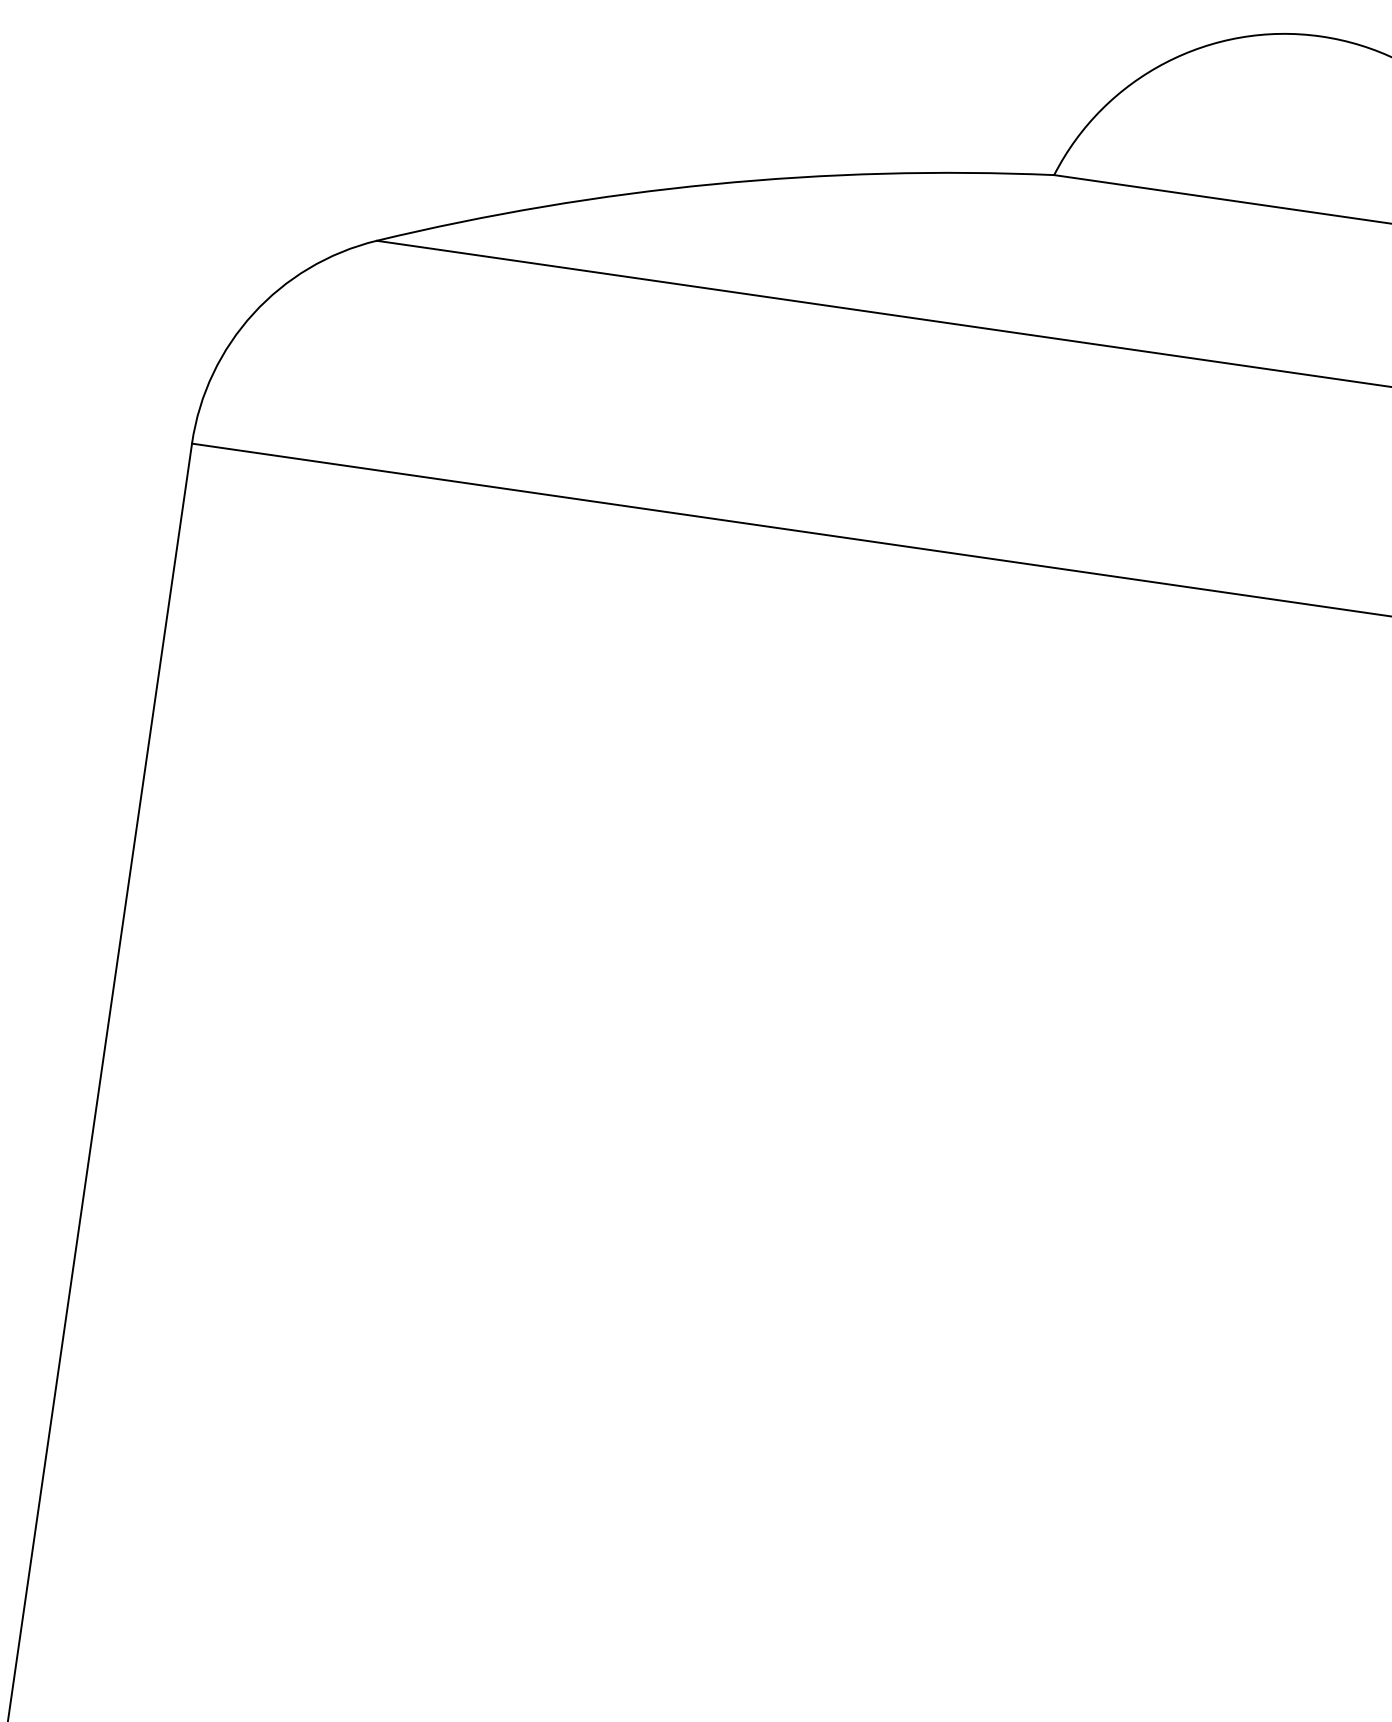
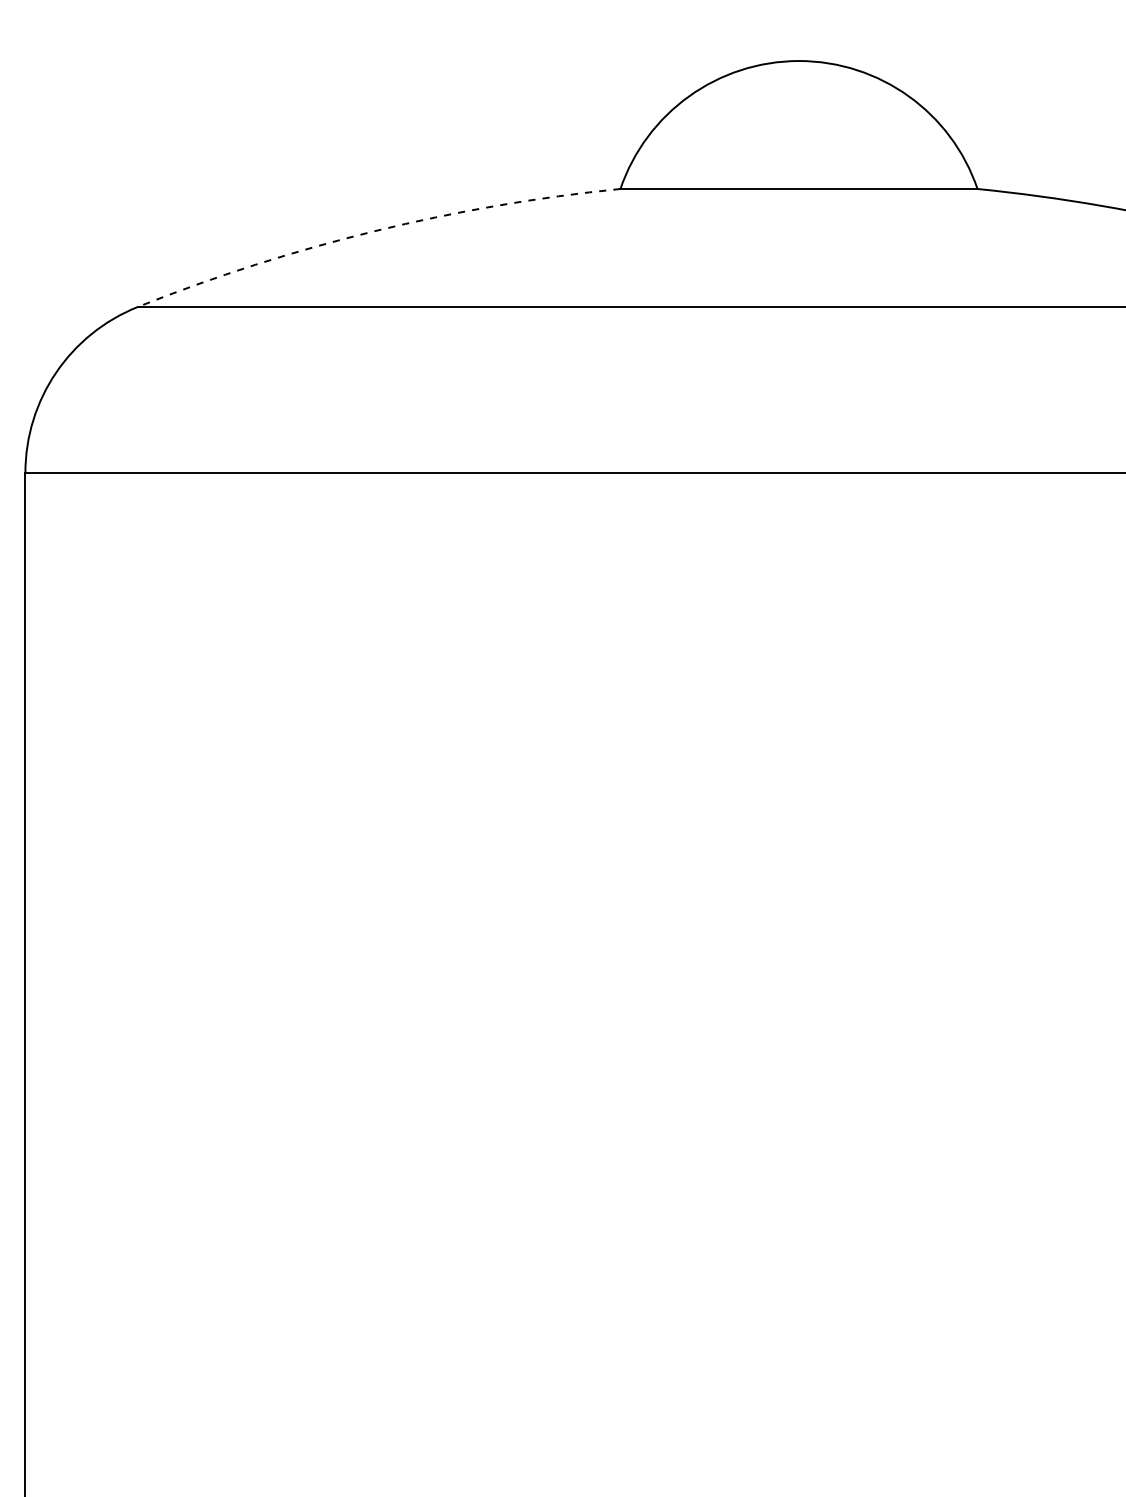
arc: (713, 184) -> (375, 231), solid -> dashed

